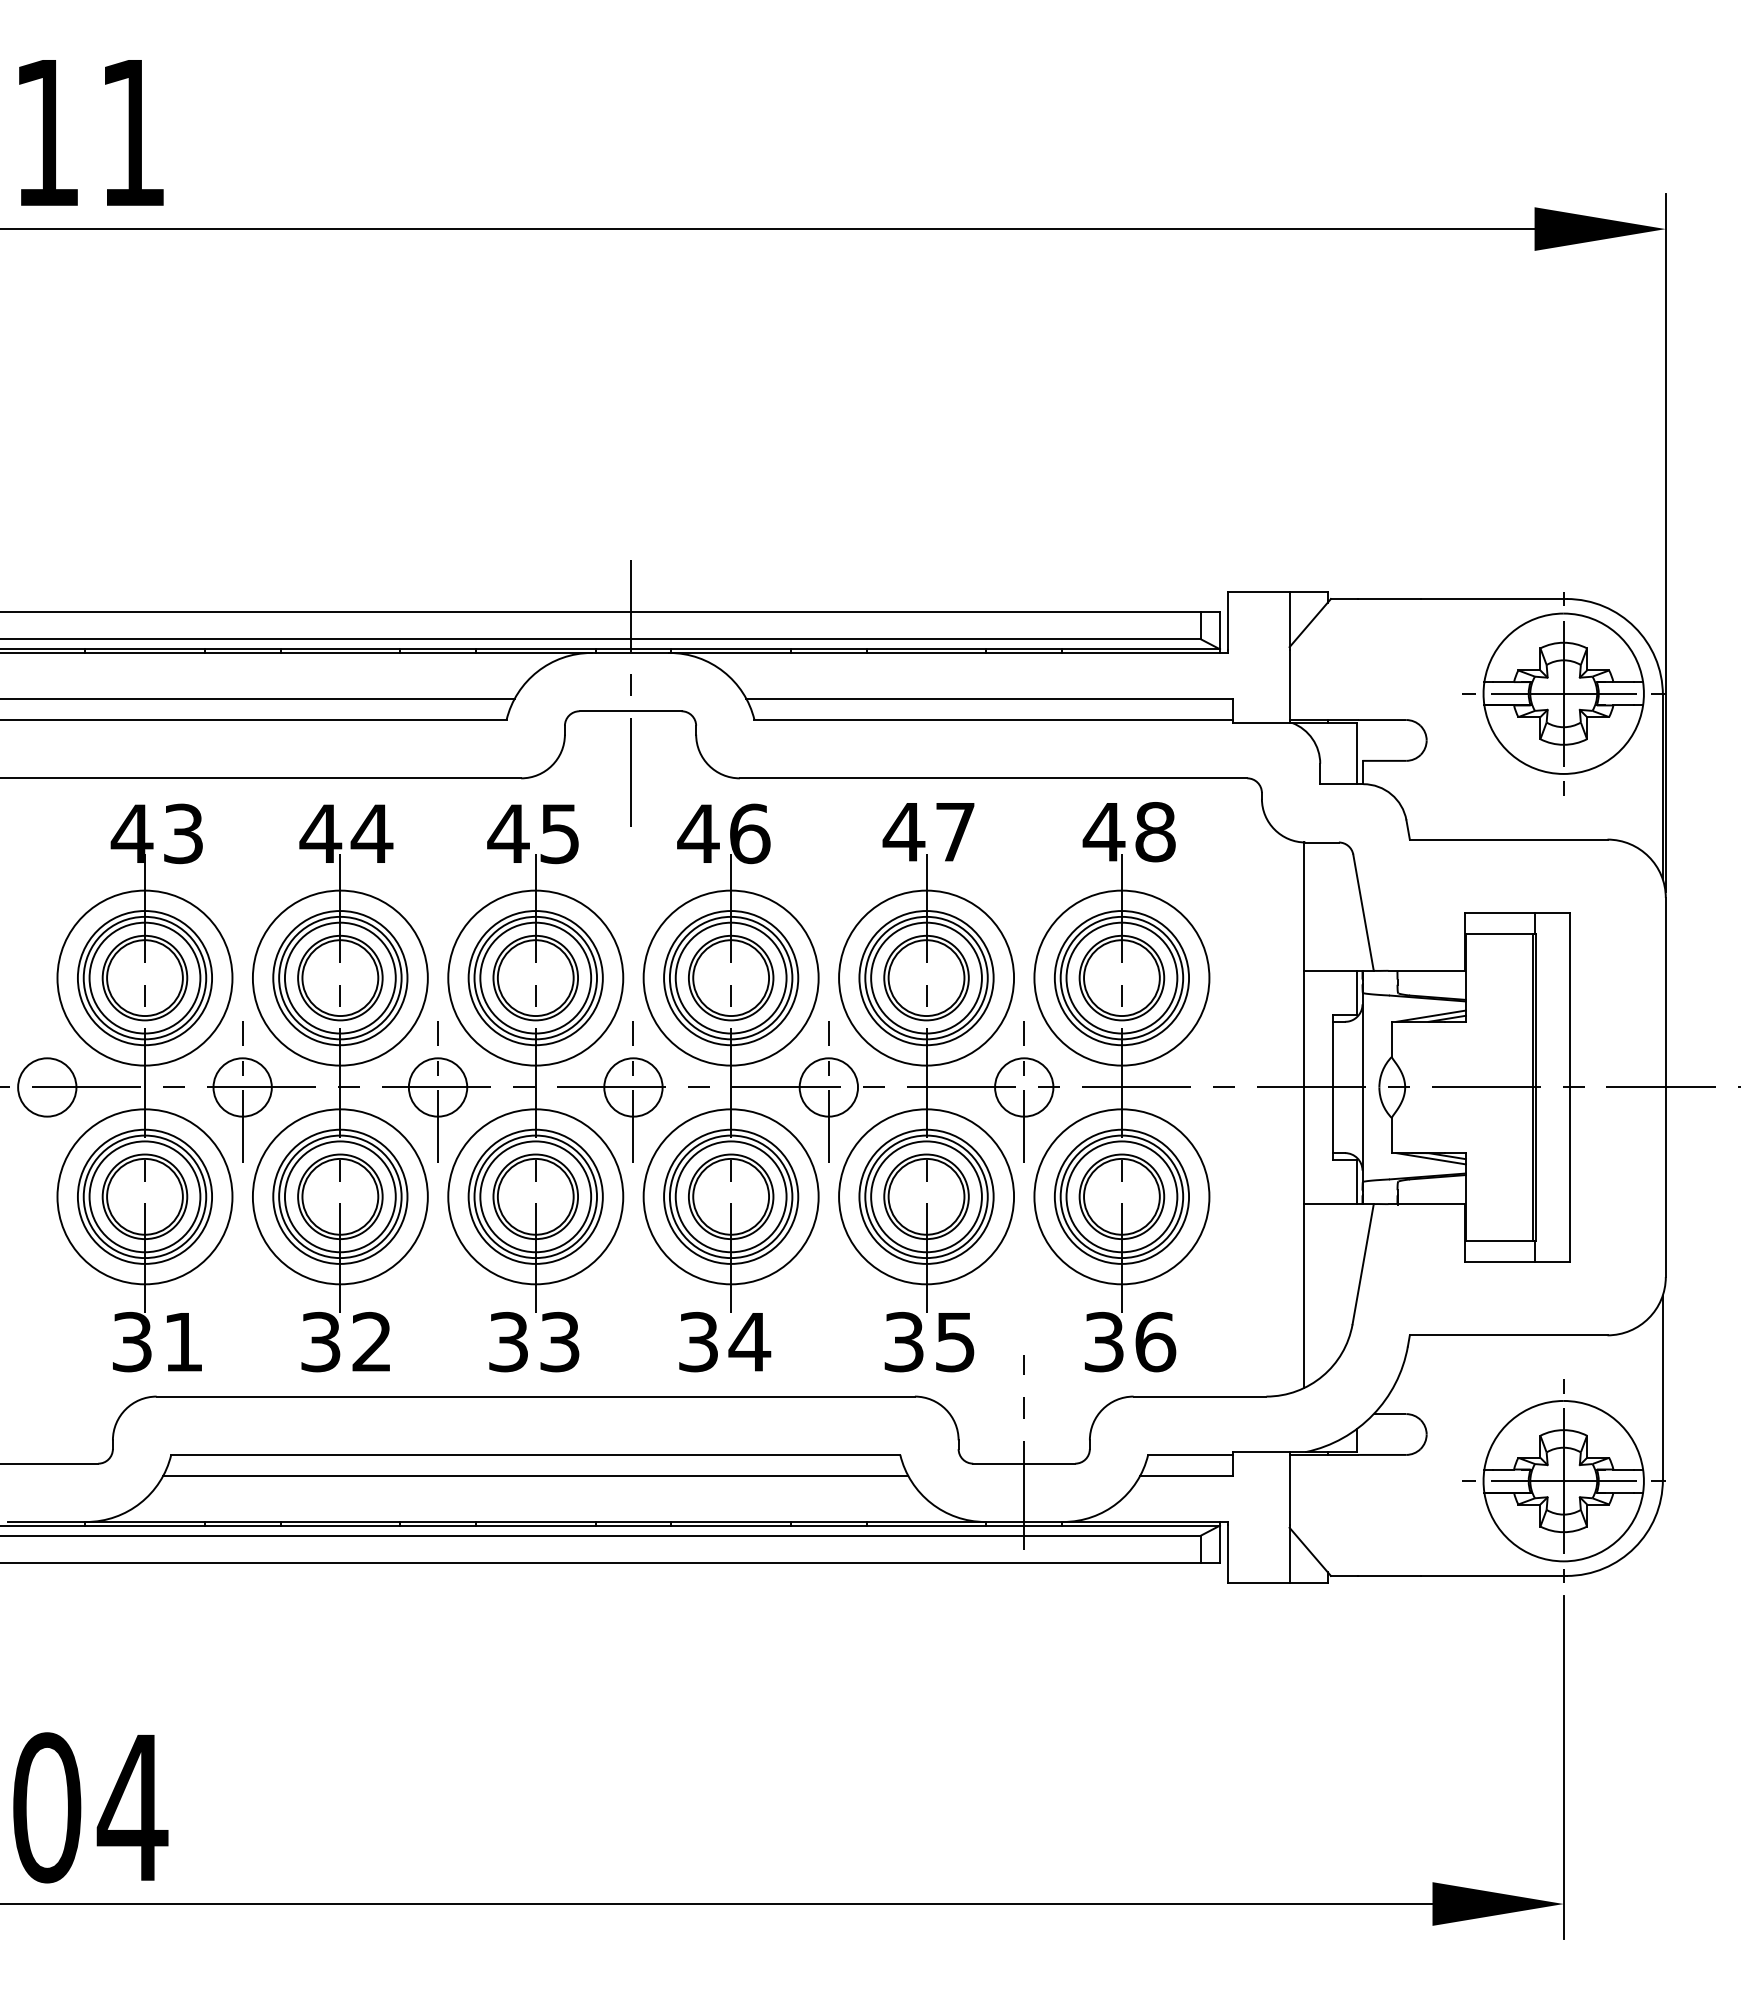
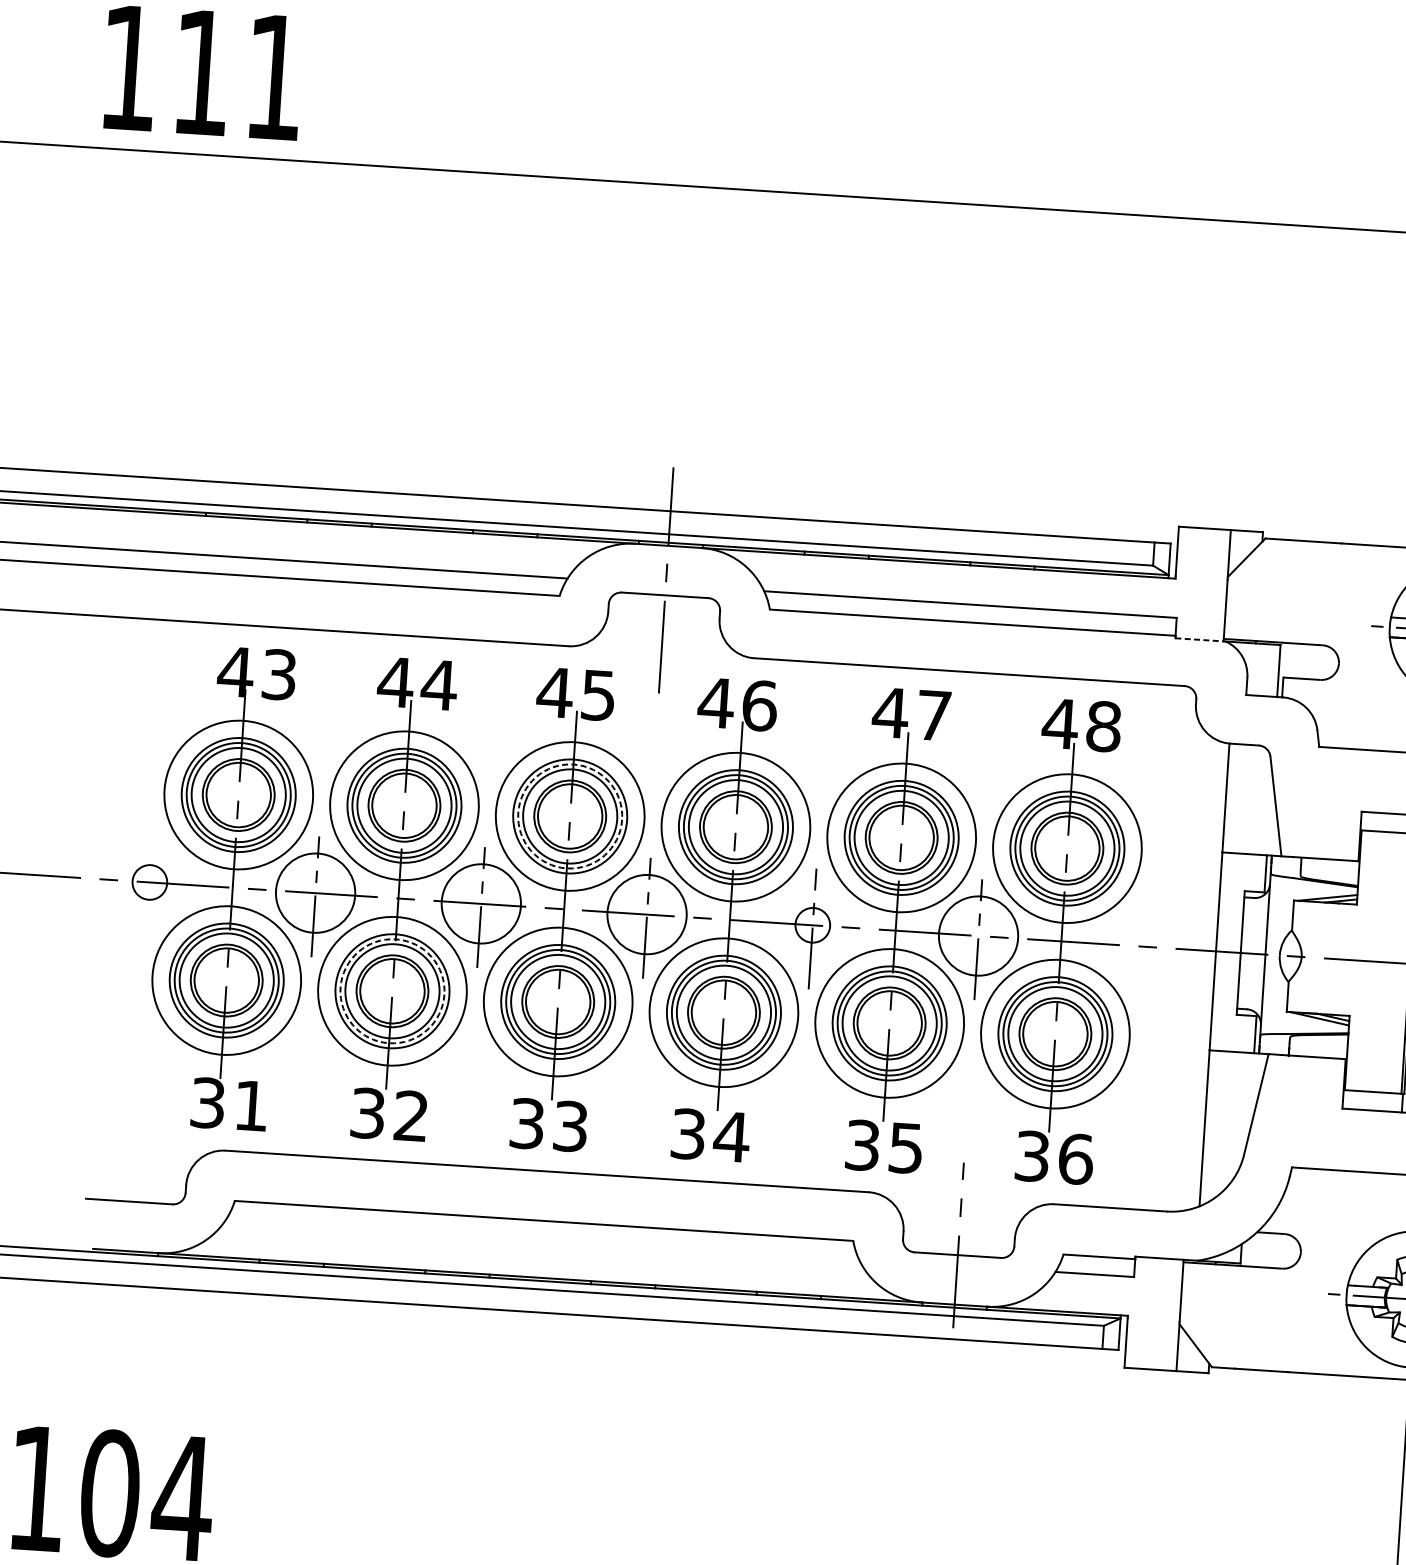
line: (1262, 722) -> (1200, 639), solid -> dashed
circle: (535, 977) -> (570, 815), solid -> dashed
circle: (47, 1087) -> (150, 882), size x0.7
circle: (242, 1087) -> (315, 893), size x1.6
circle: (437, 1087) -> (480, 903), size x1.6
circle: (633, 1087) -> (647, 914), size x1.6
circle: (828, 1087) -> (812, 925), size x0.7
circle: (1024, 1087) -> (978, 936), size x1.6
circle: (340, 1196) -> (392, 991), solid -> dashed
line: (535, 1476) -> (542, 1239), removed

